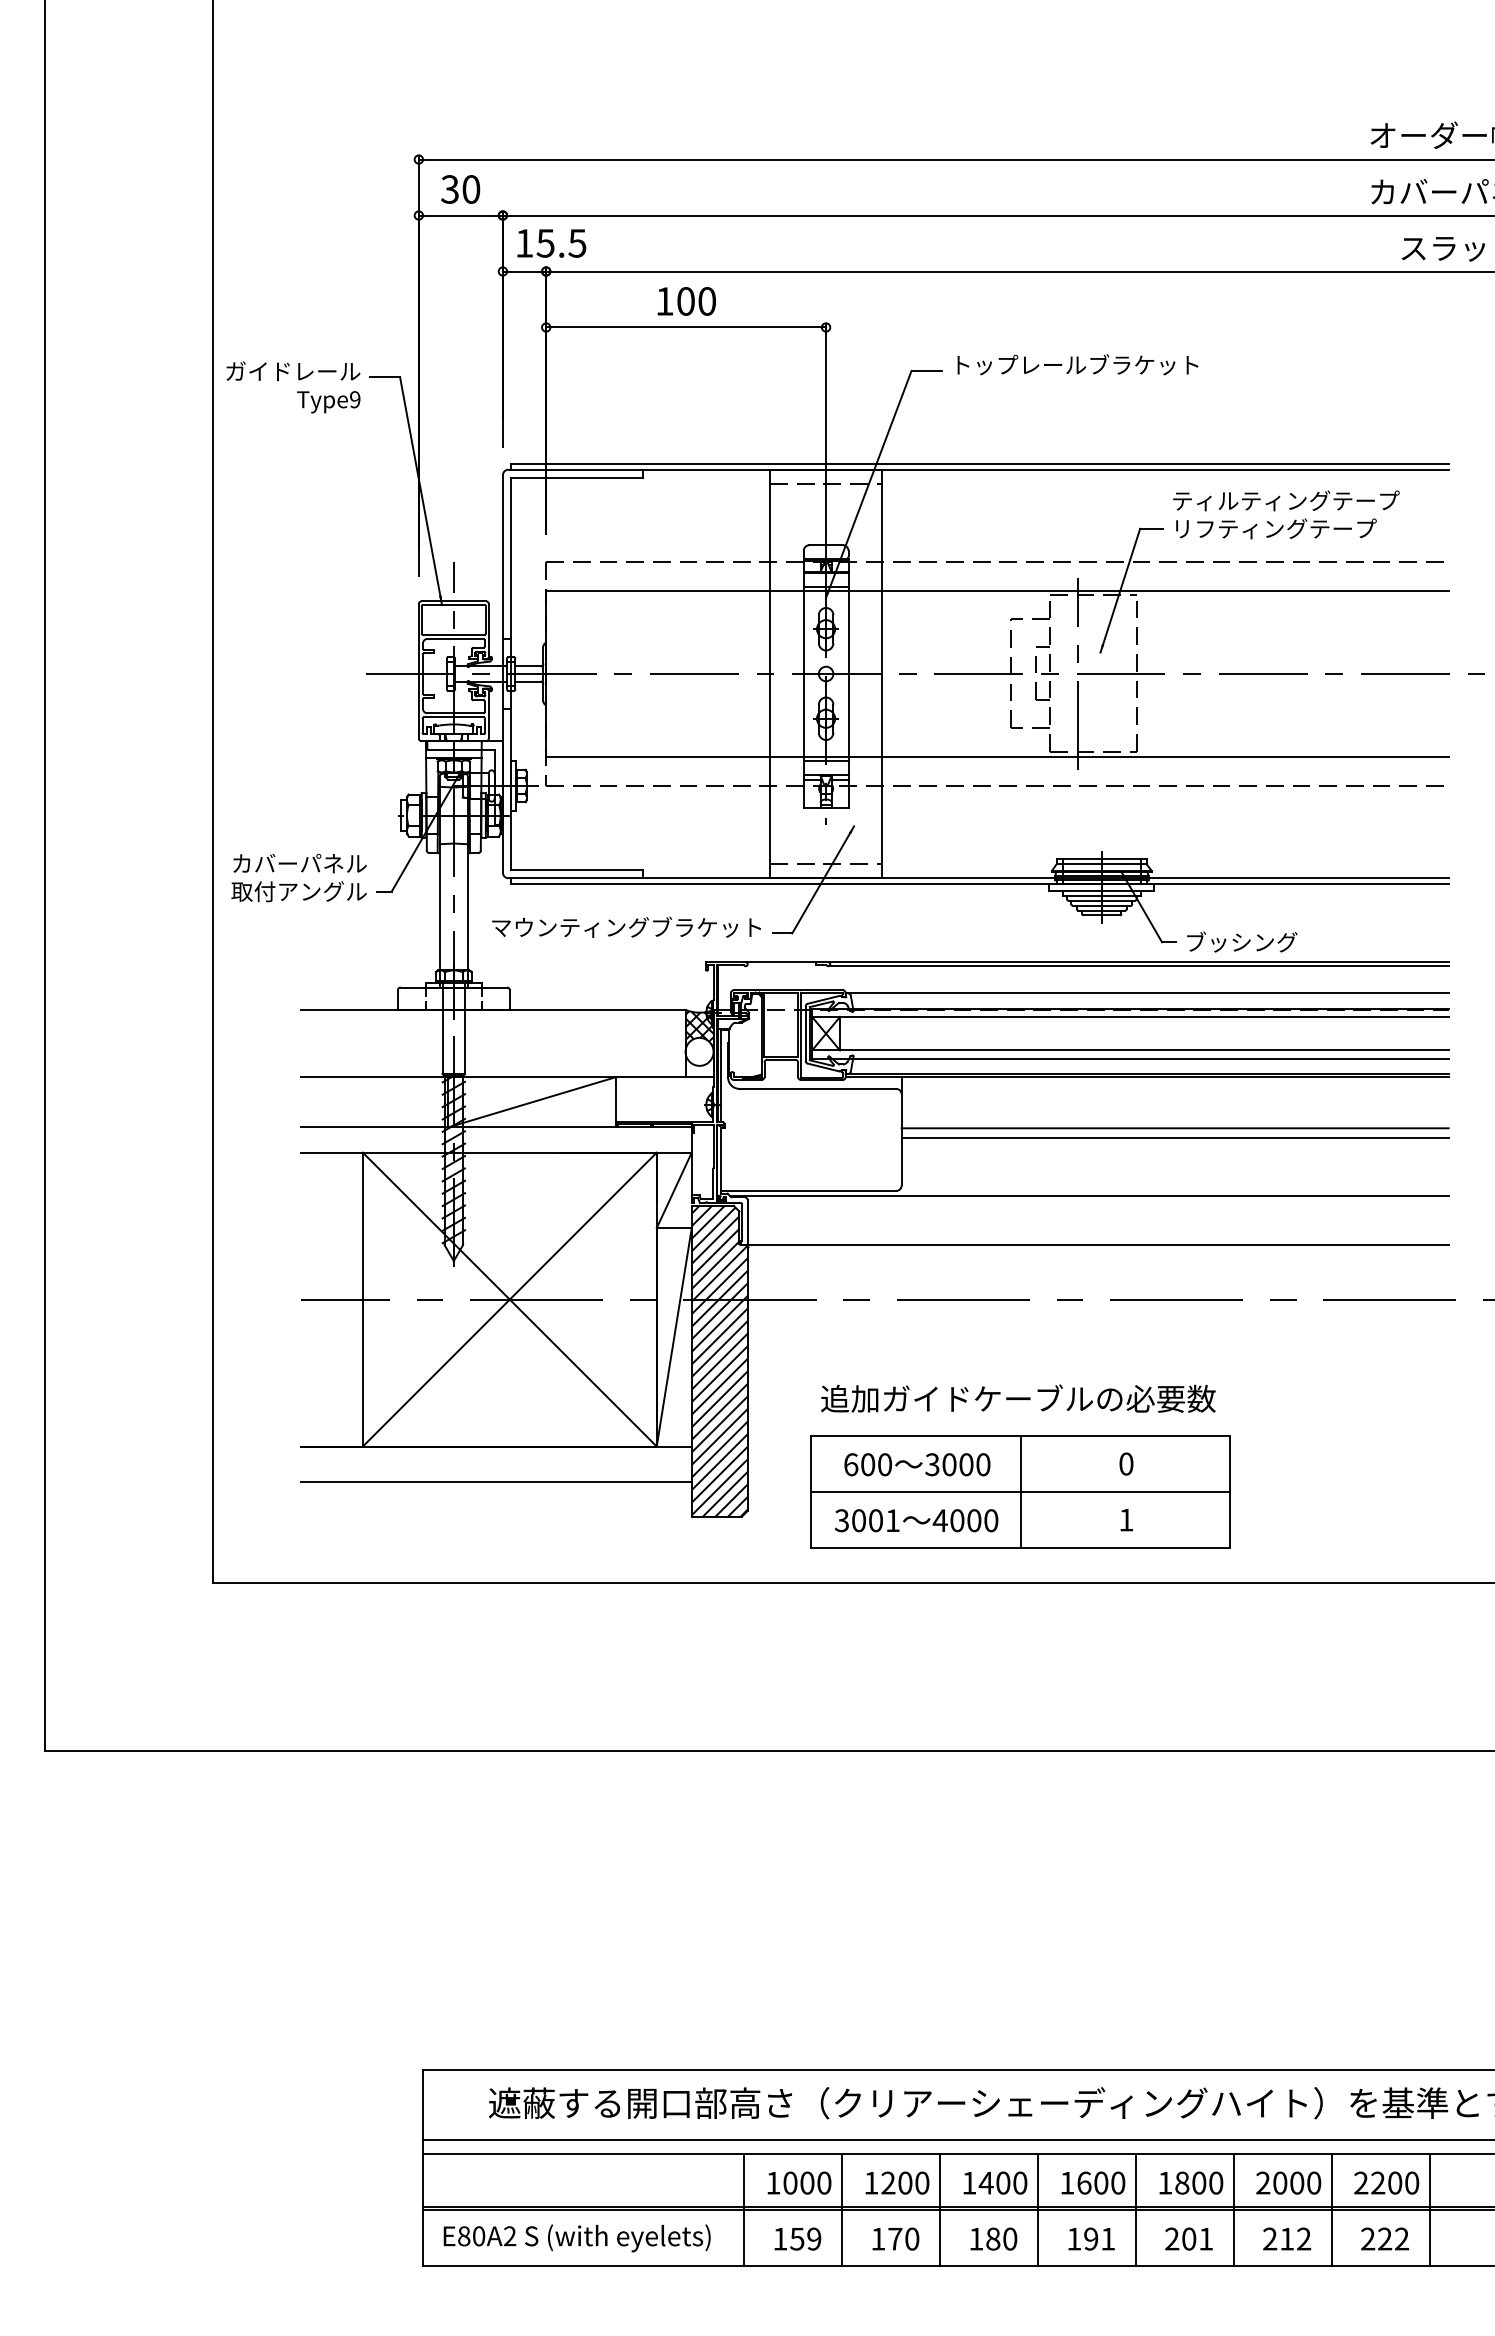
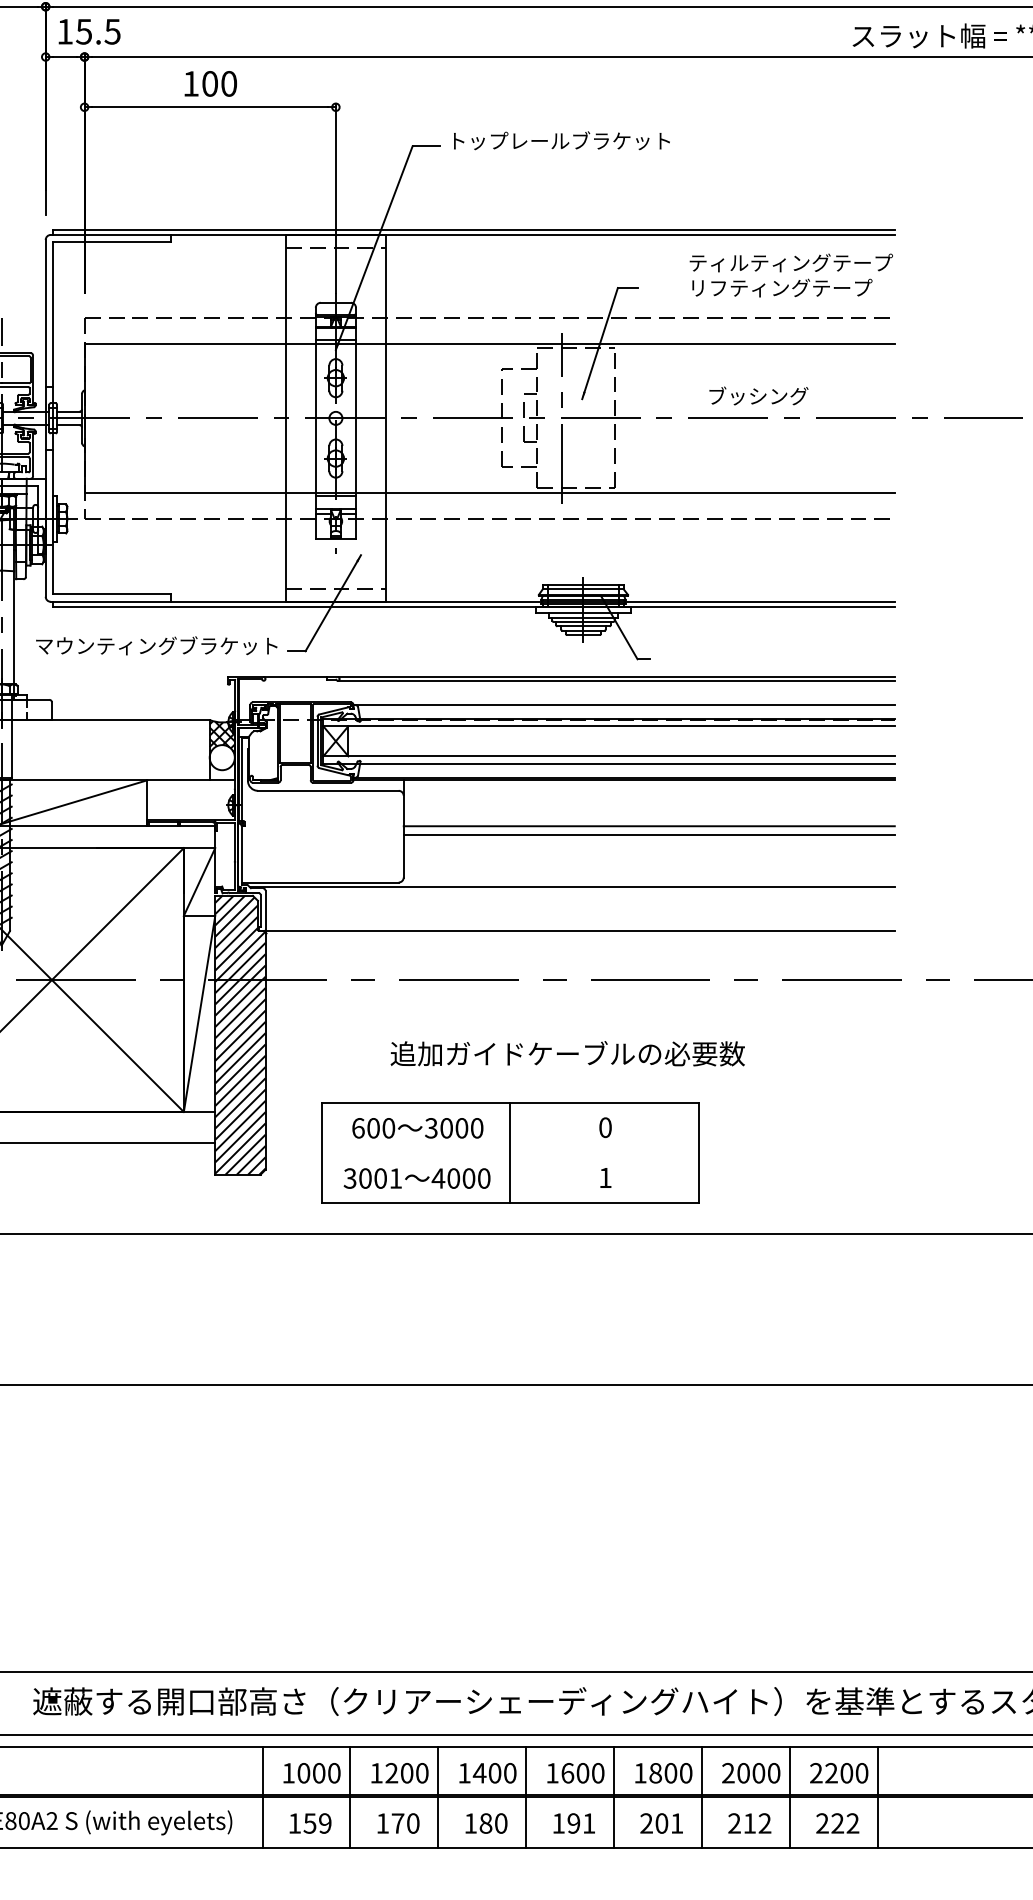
text: (1286, 514) -> (791, 275), moved
text: (1242, 941) -> (759, 395), moved
text: (1018, 1398) -> (567, 1053), moved
line: (1020, 1492) -> (510, 1153), removed

